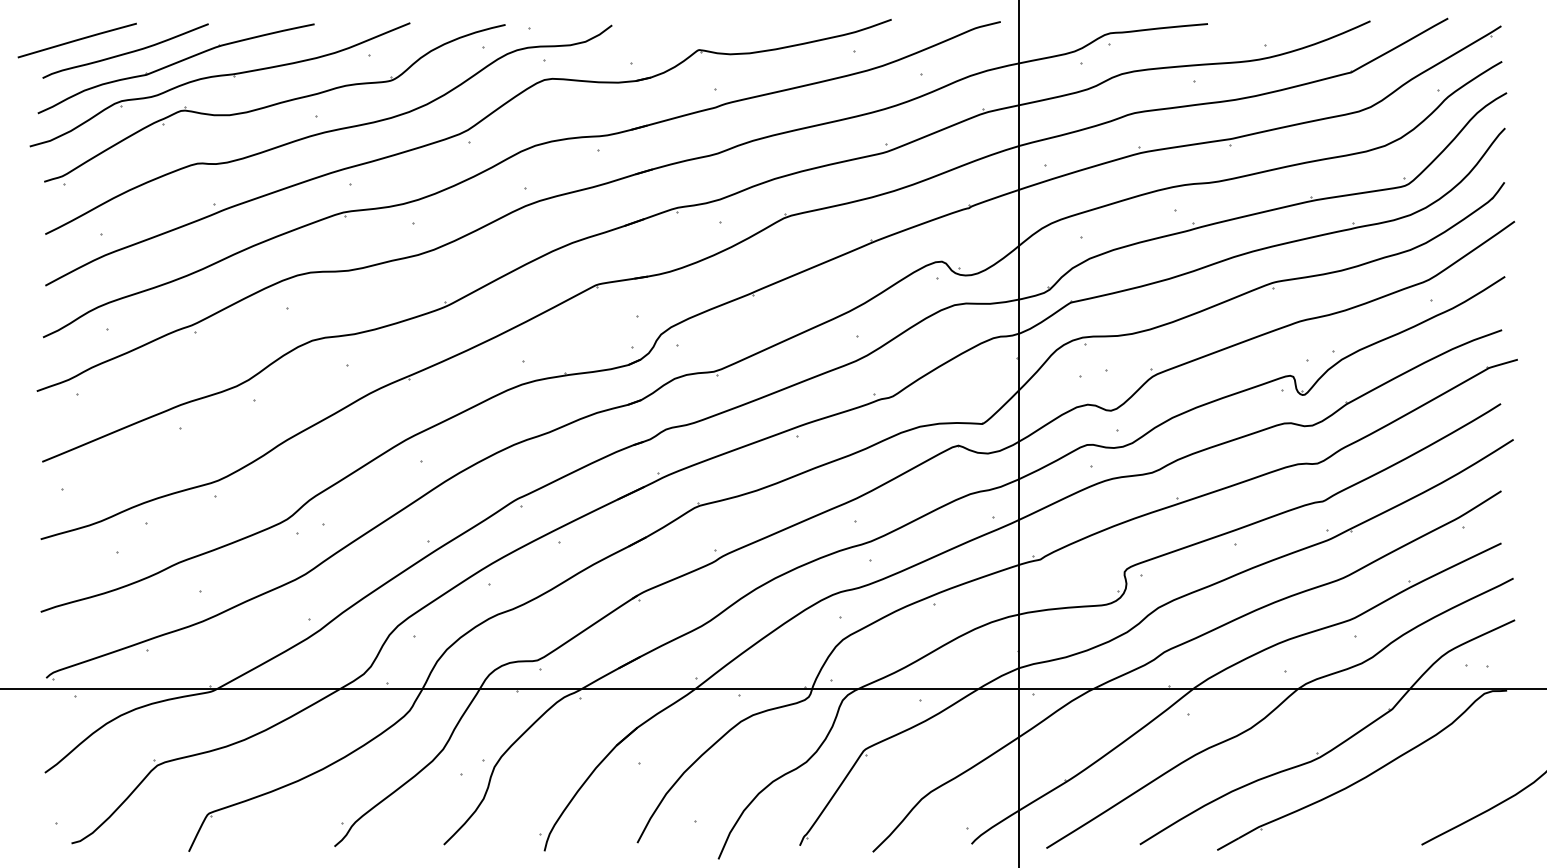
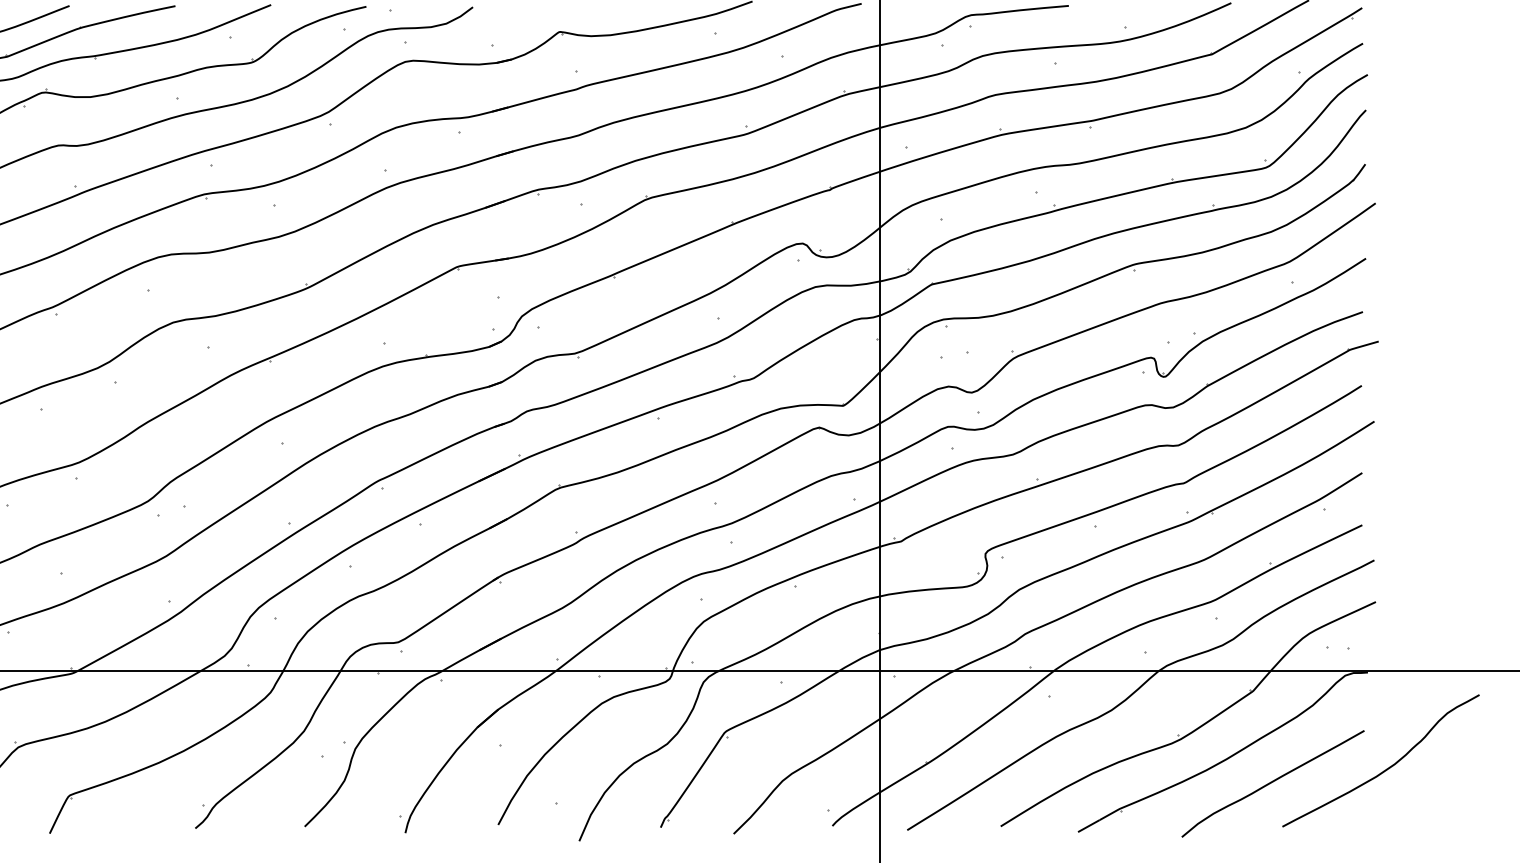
curve: (1411, 801) -> (1272, 783), added

